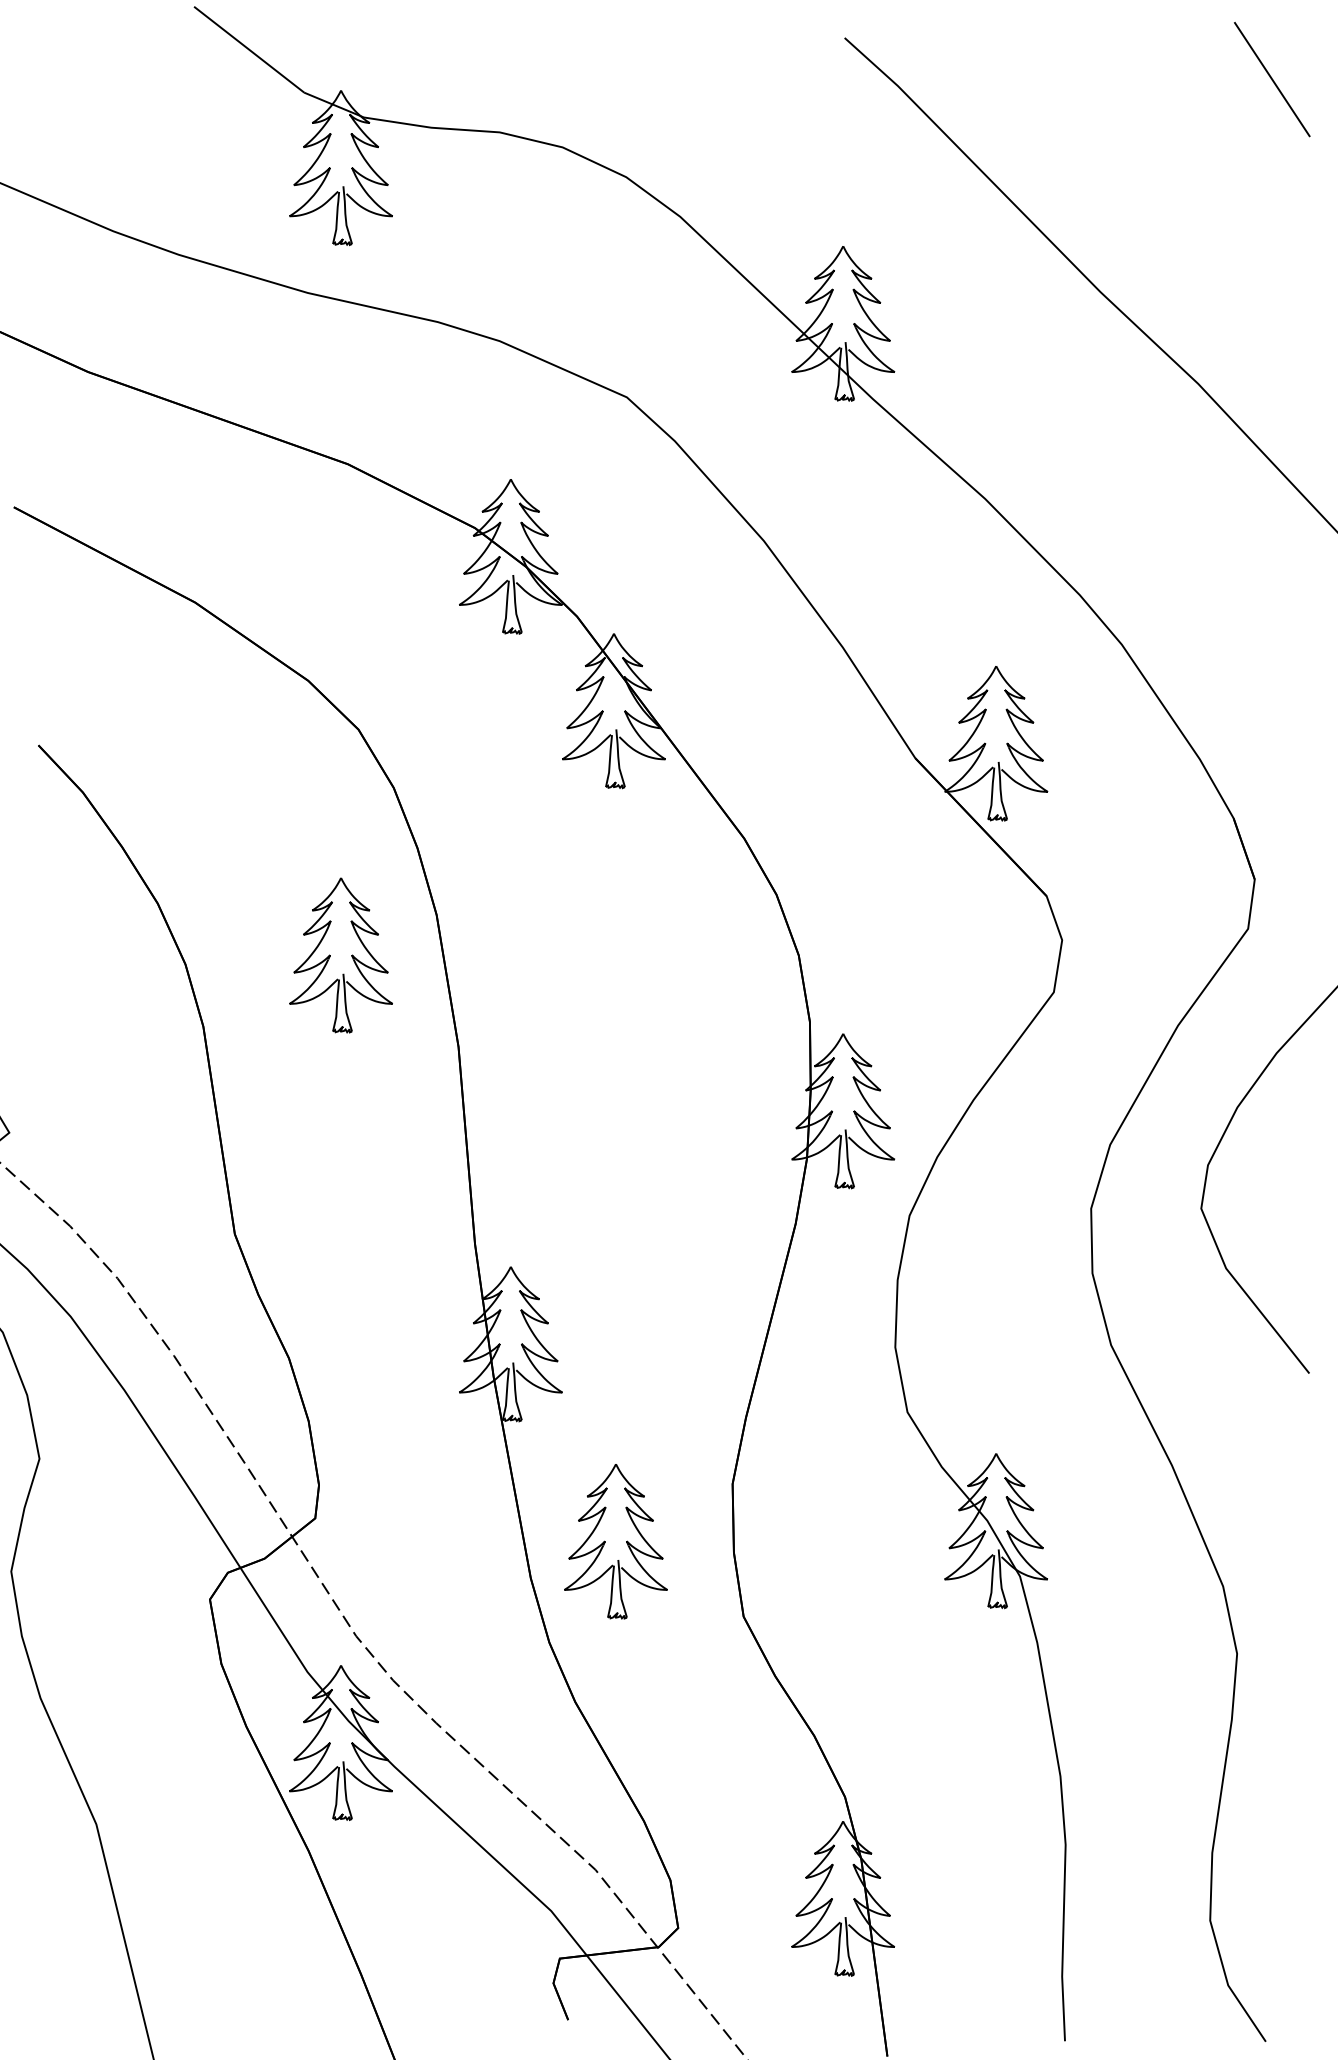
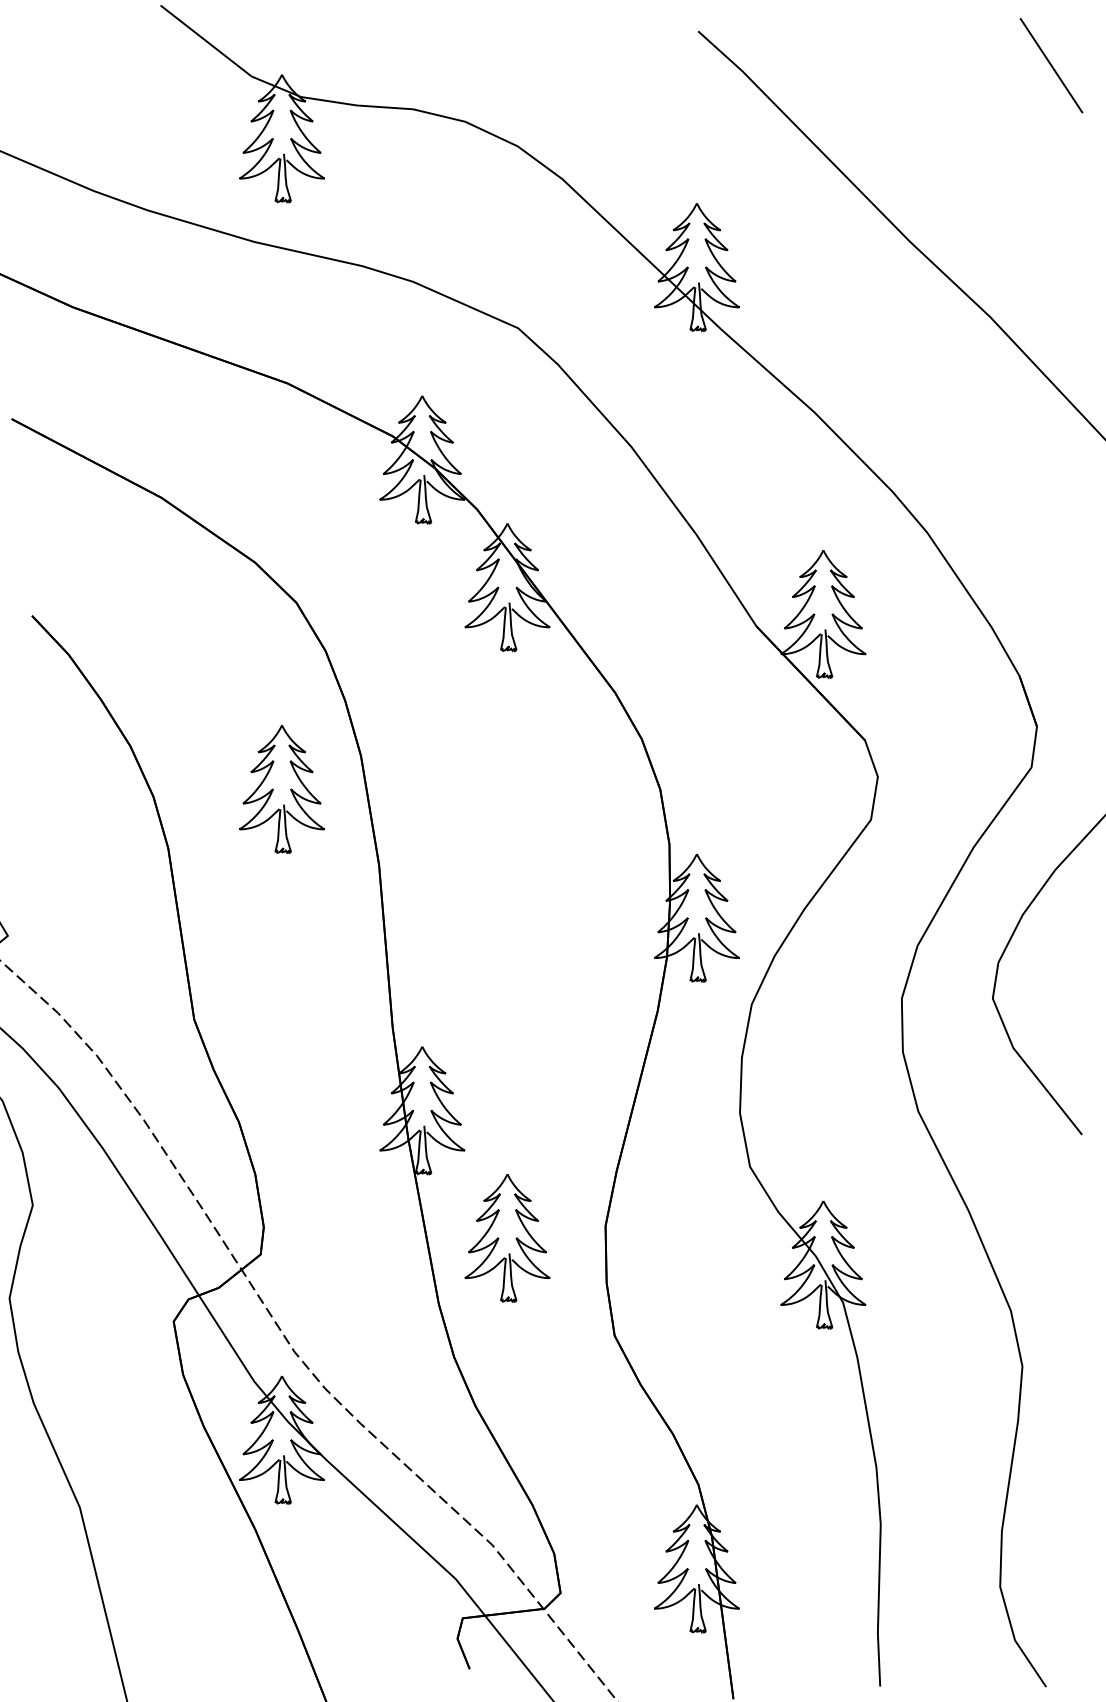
part: (605, 1541) -> (498, 1238), moved

